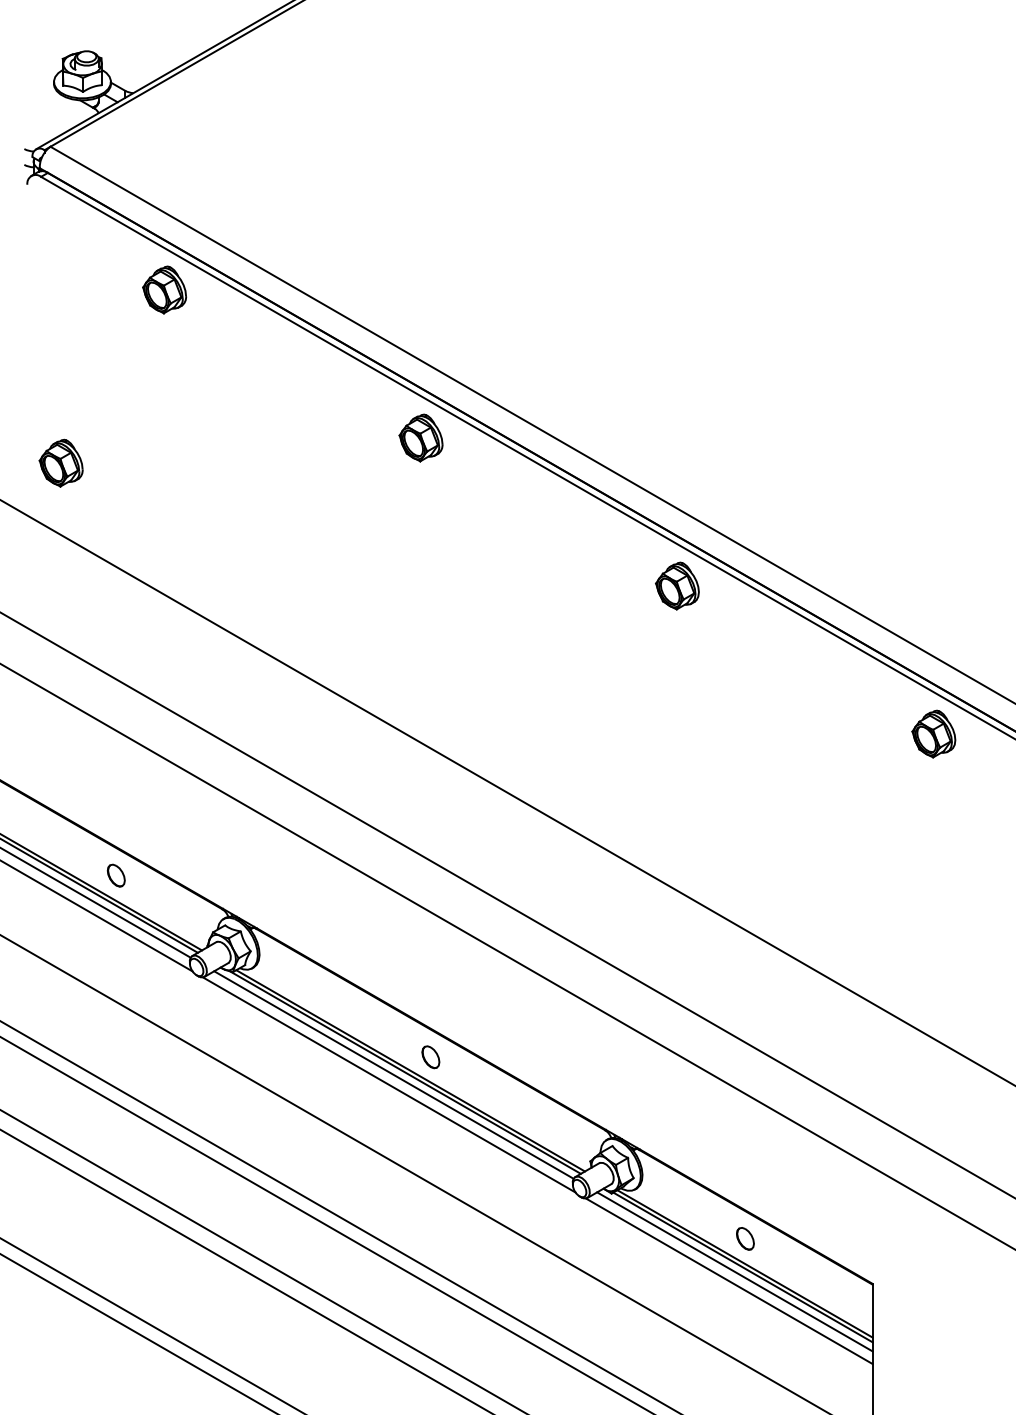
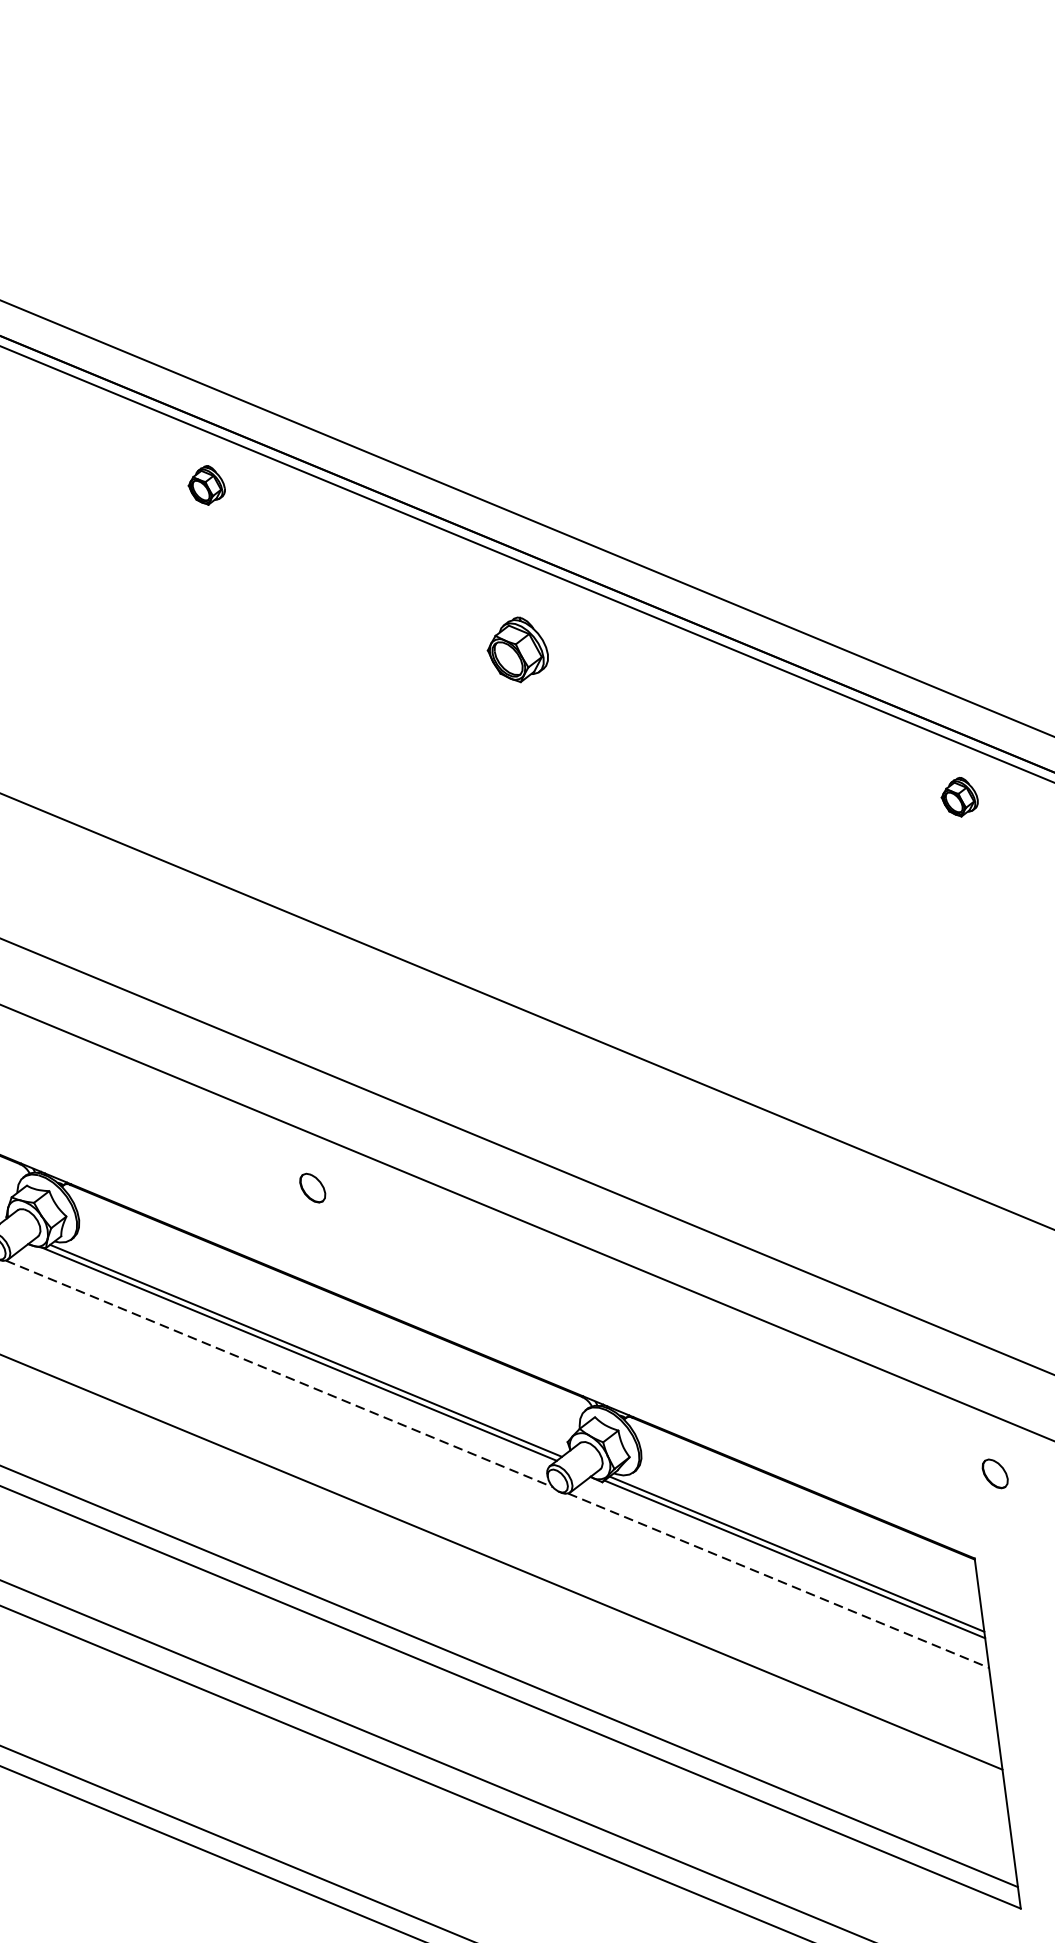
part: (420, 437) -> (205, 484), size x0.6
part: (677, 585) -> (517, 649), moved
part: (933, 733) -> (958, 796), size x0.6
part: (430, 1057) -> (312, 1188), moved
line: (393, 1074) -> (283, 1358), removed
line: (389, 1085) -> (279, 1374), solid -> dashed
part: (745, 1238) -> (995, 1473), moved
line: (734, 1271) -> (784, 1566), removed
line: (729, 1281) -> (778, 1581), solid -> dashed

